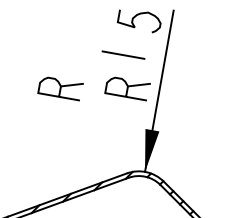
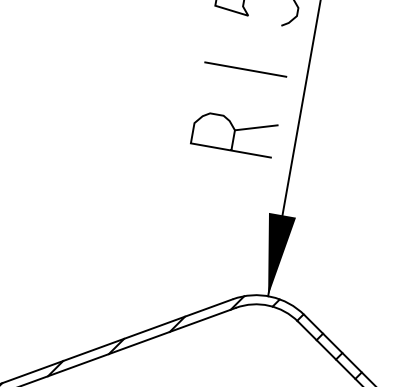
line: (123, 54) -> (245, 68), moved
part: (60, 88) -> (103, 134), removed

